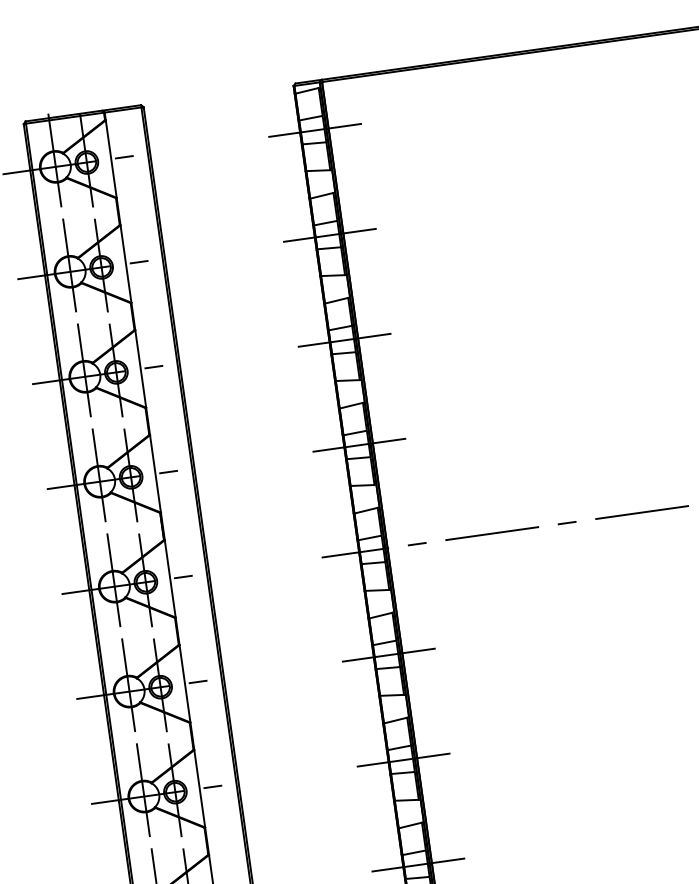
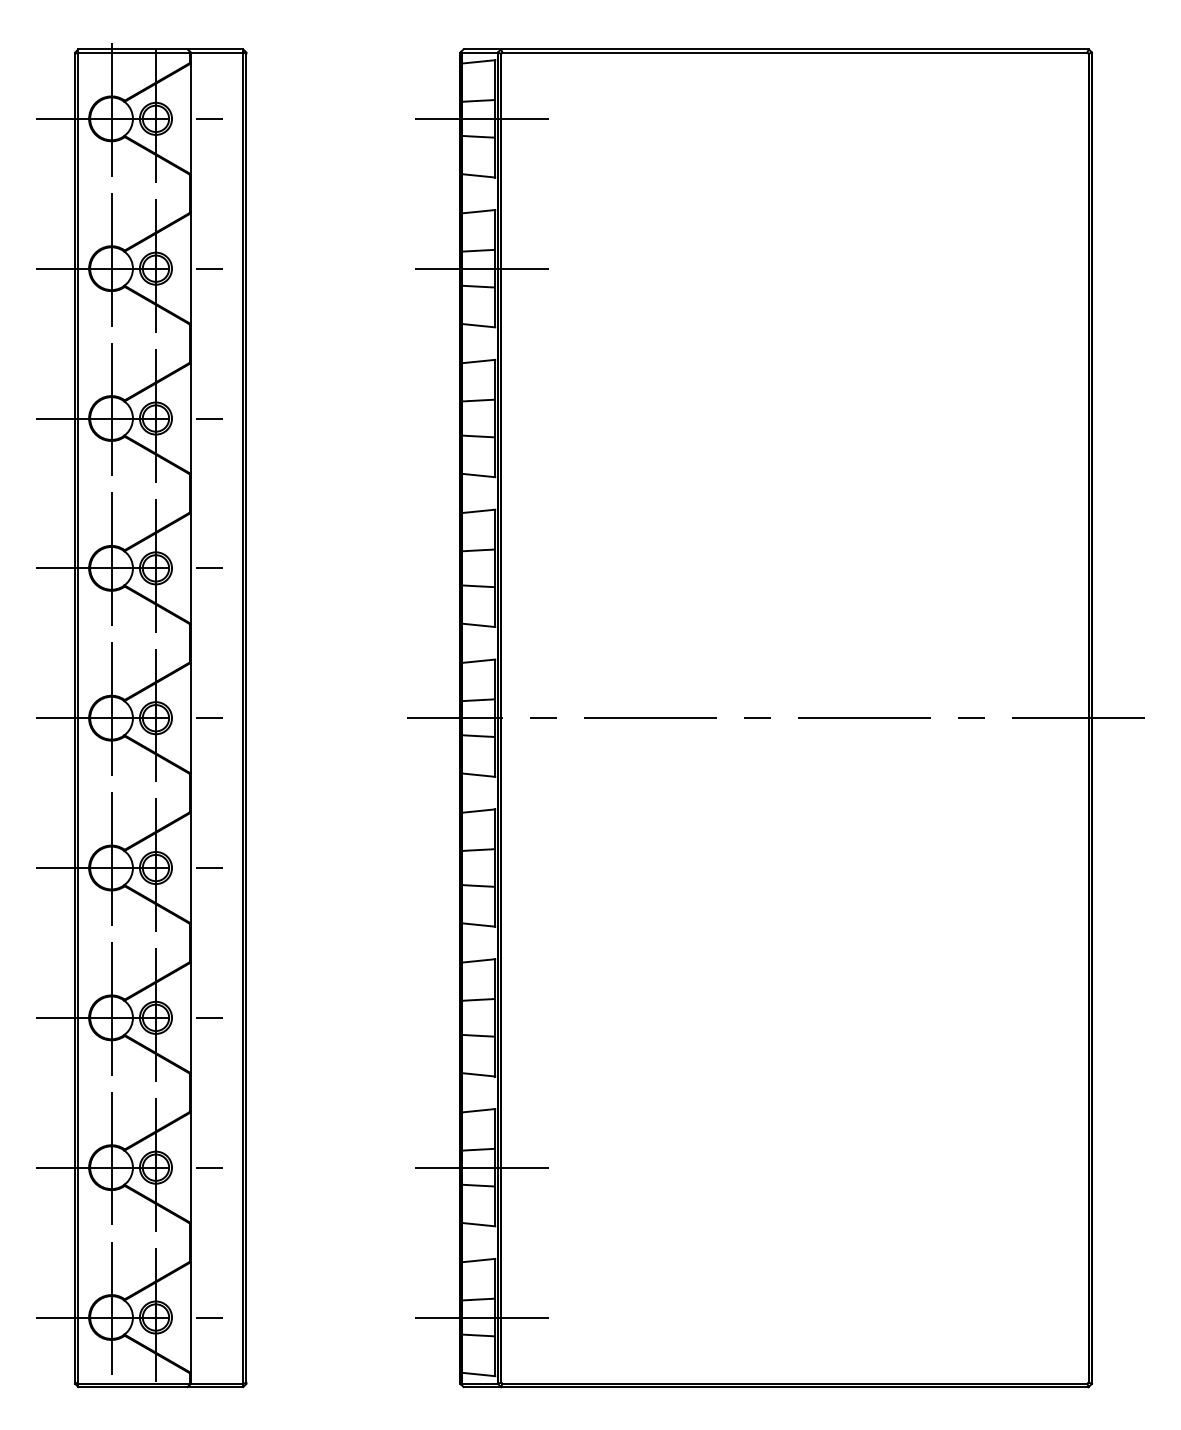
line: (341, 340) -> (477, 418), removed
line: (356, 445) -> (477, 568), removed
line: (385, 655) -> (477, 868), removed
line: (400, 760) -> (477, 1017), removed

